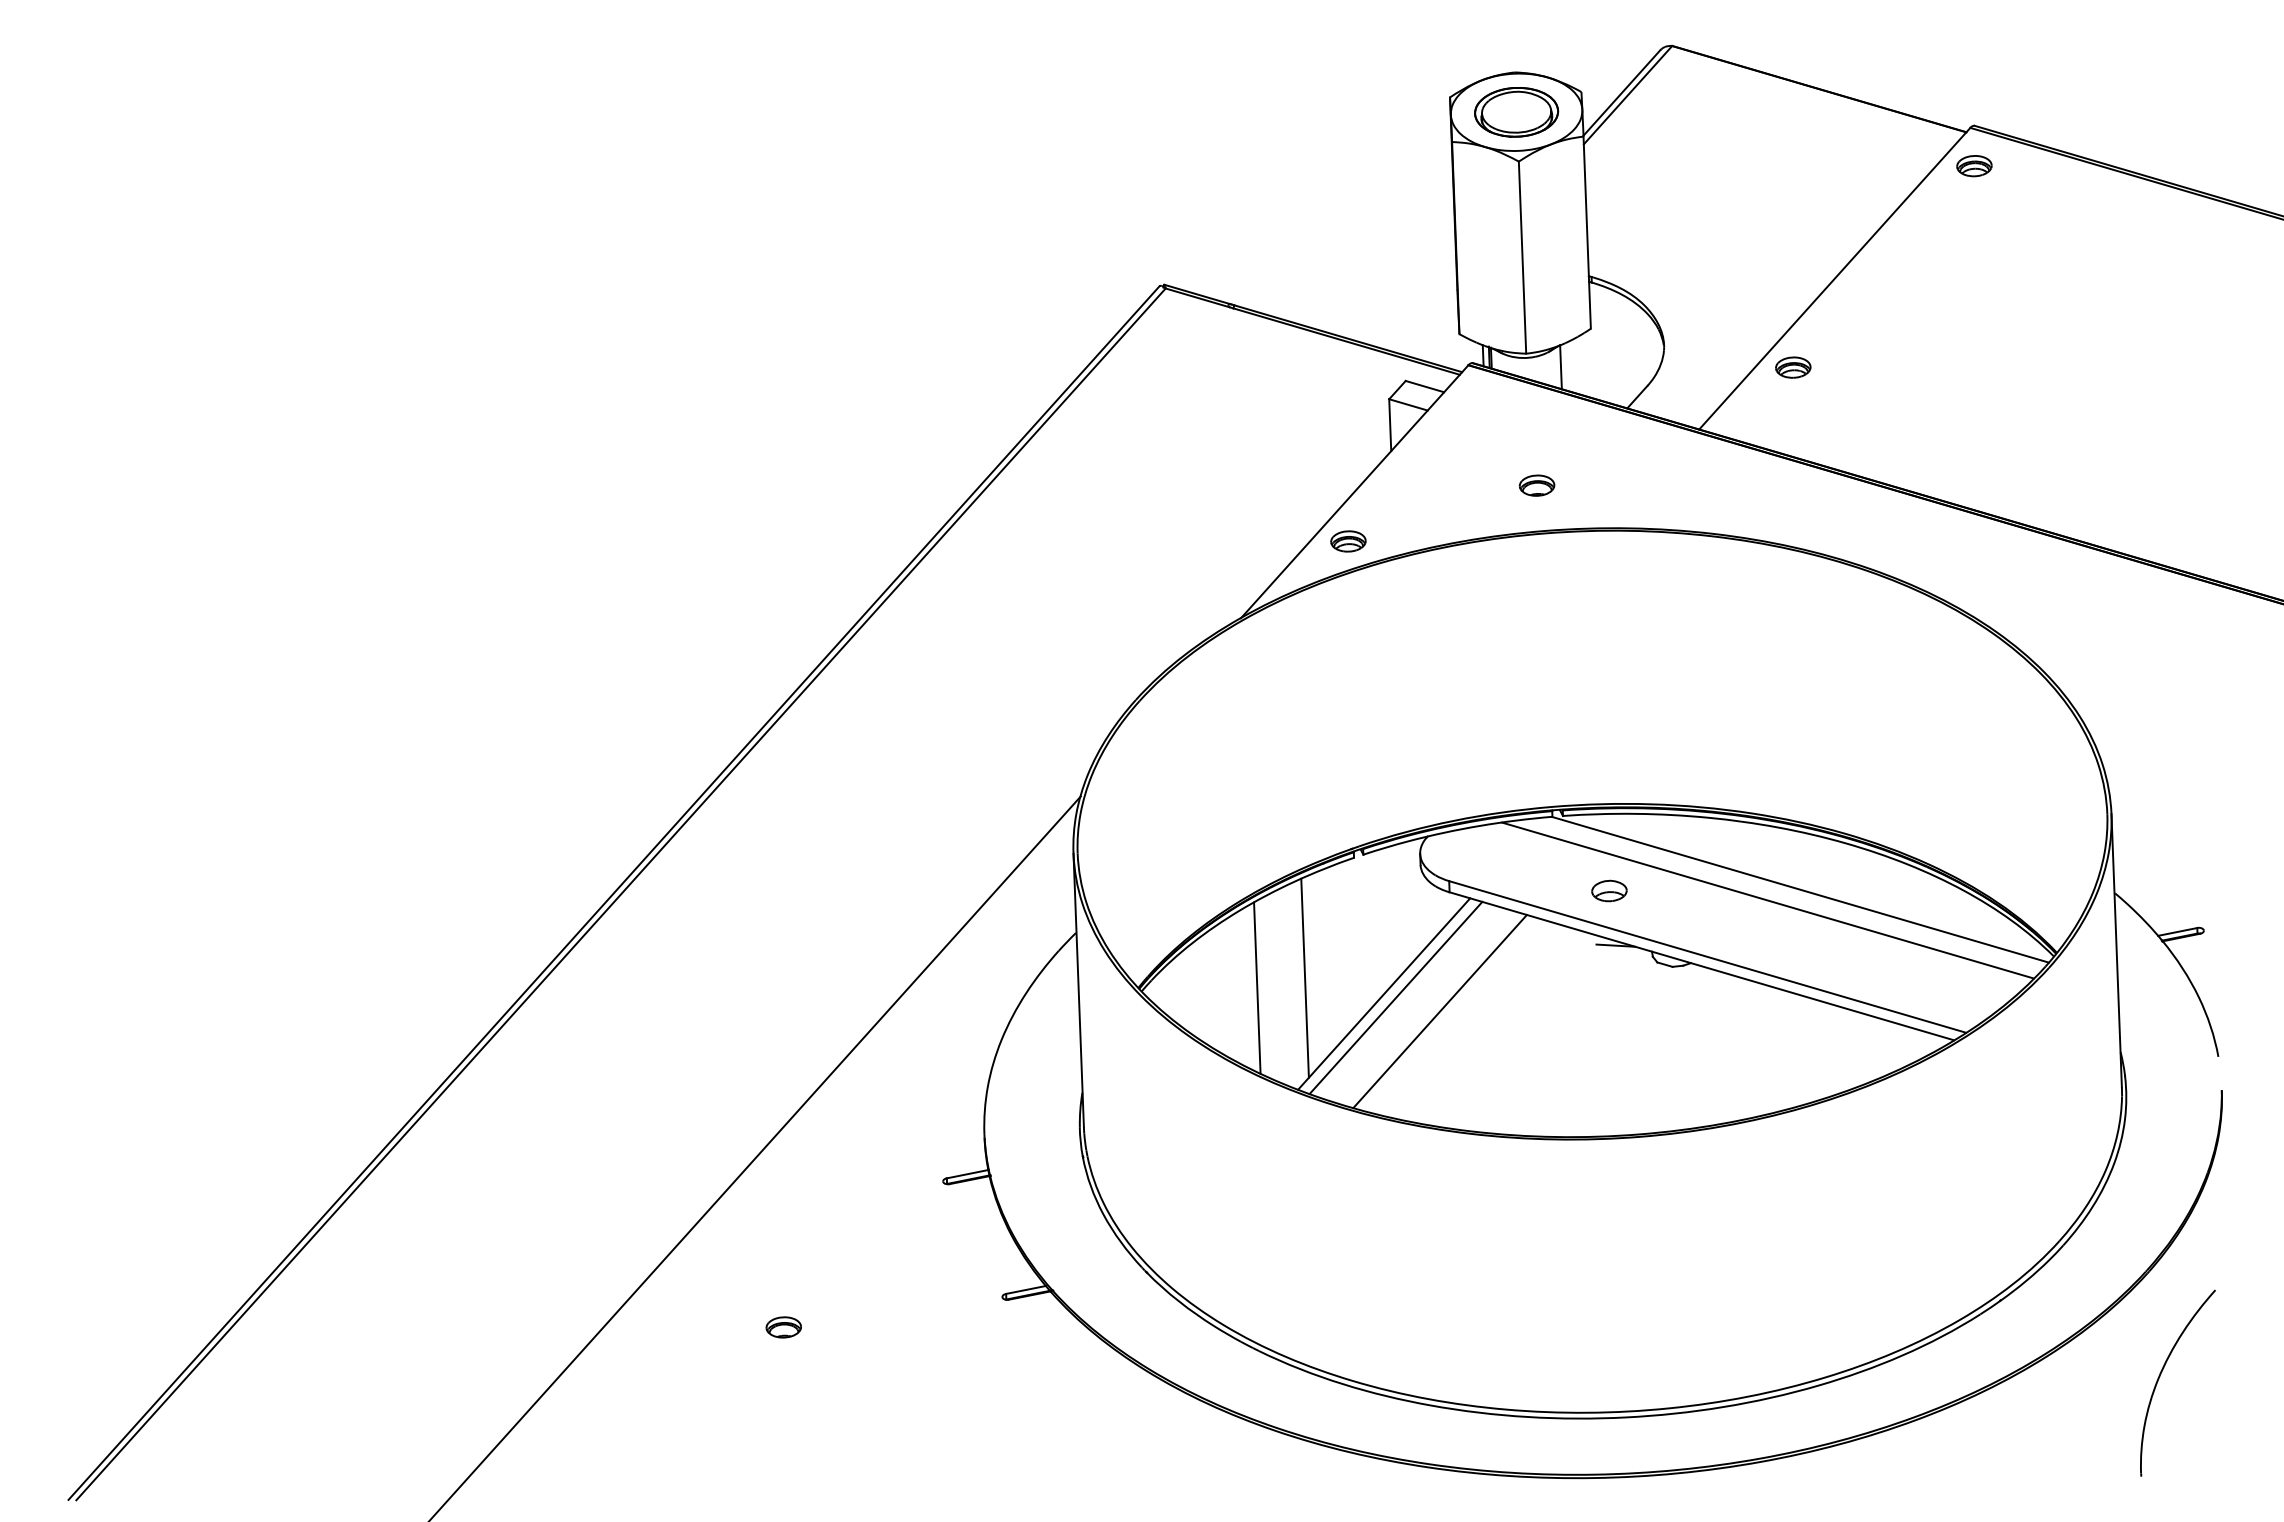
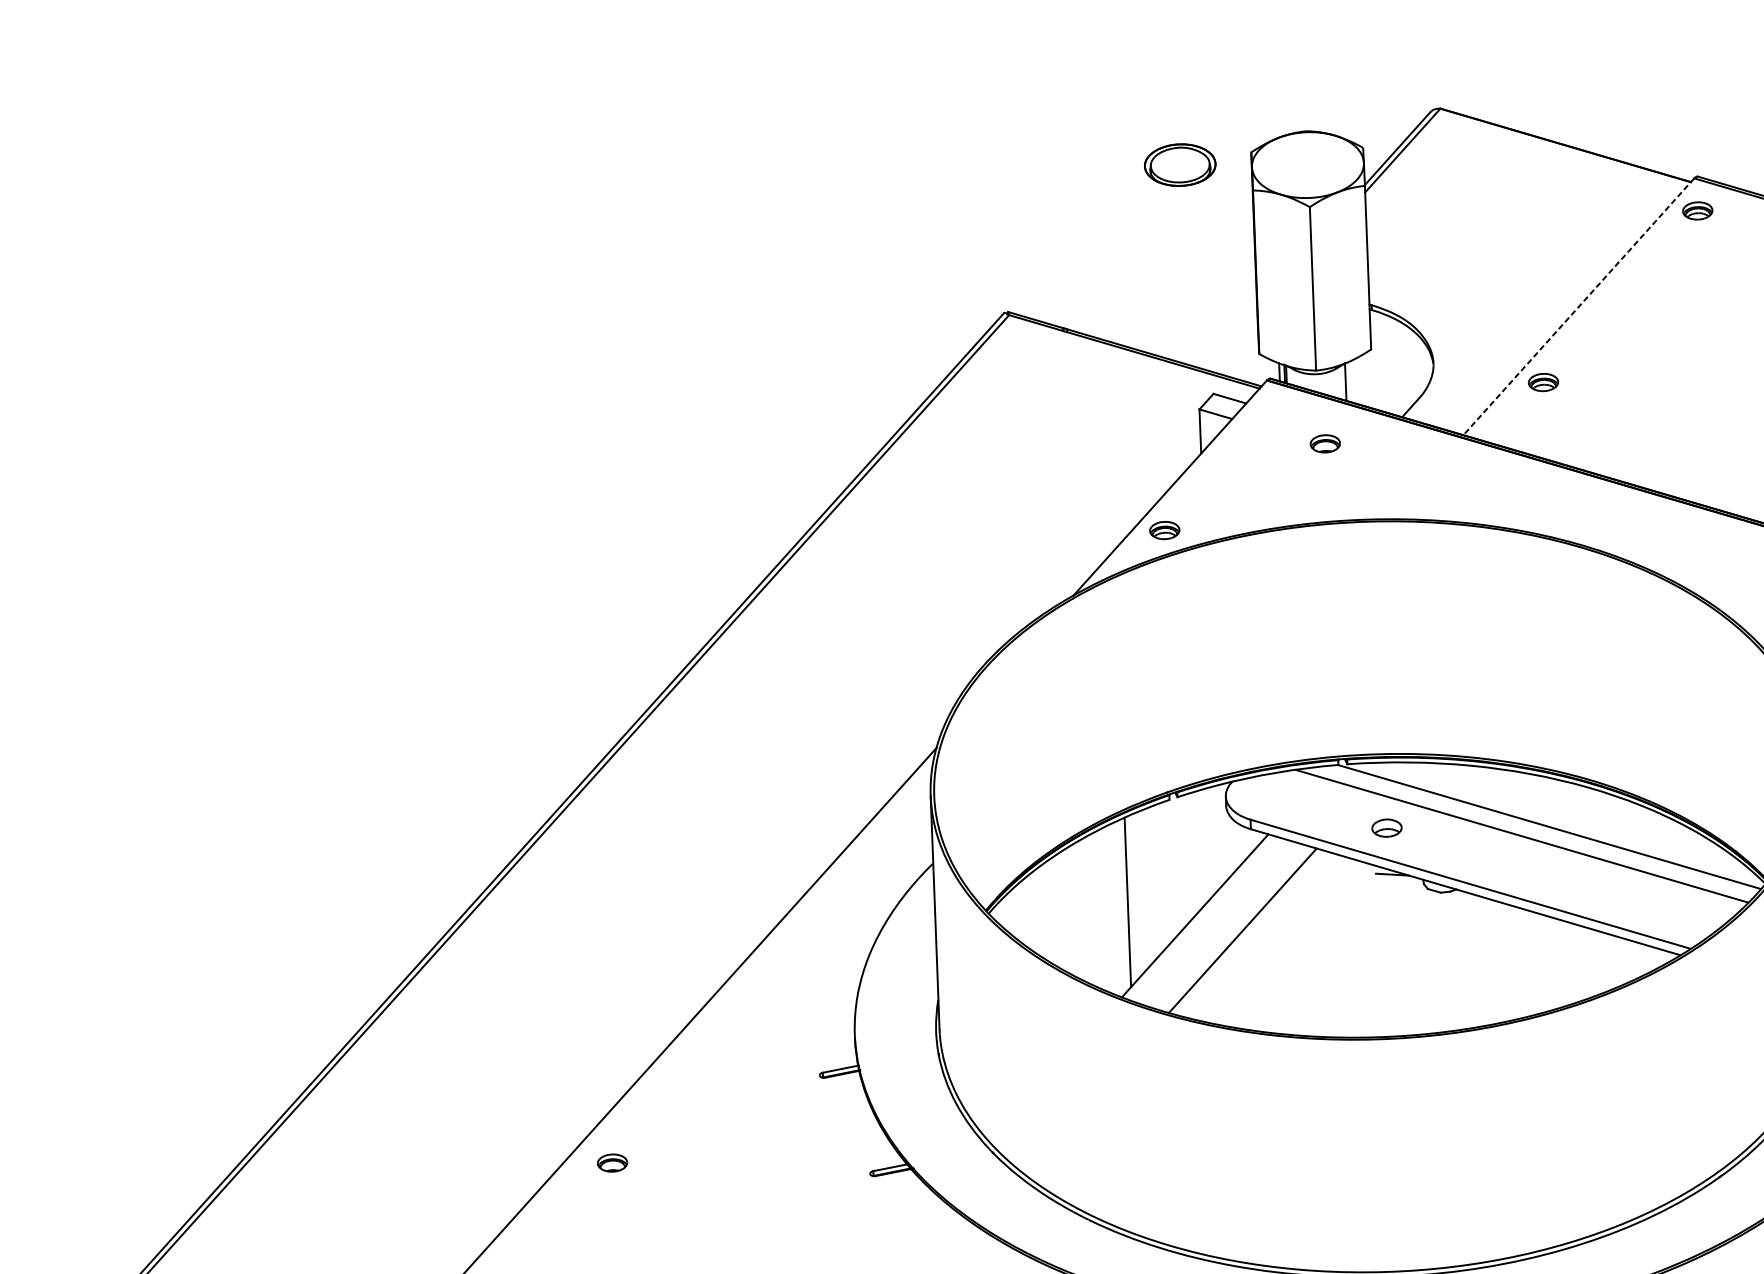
part: (1516, 112) -> (1180, 165), moved
line: (1834, 278) -> (1578, 306), solid -> dashed
part: (1536, 485) -> (1324, 443), moved
line: (1257, 987) -> (1087, 910), removed
line: (1395, 997) -> (1204, 918), removed
part: (783, 1327) -> (612, 1163), moved

